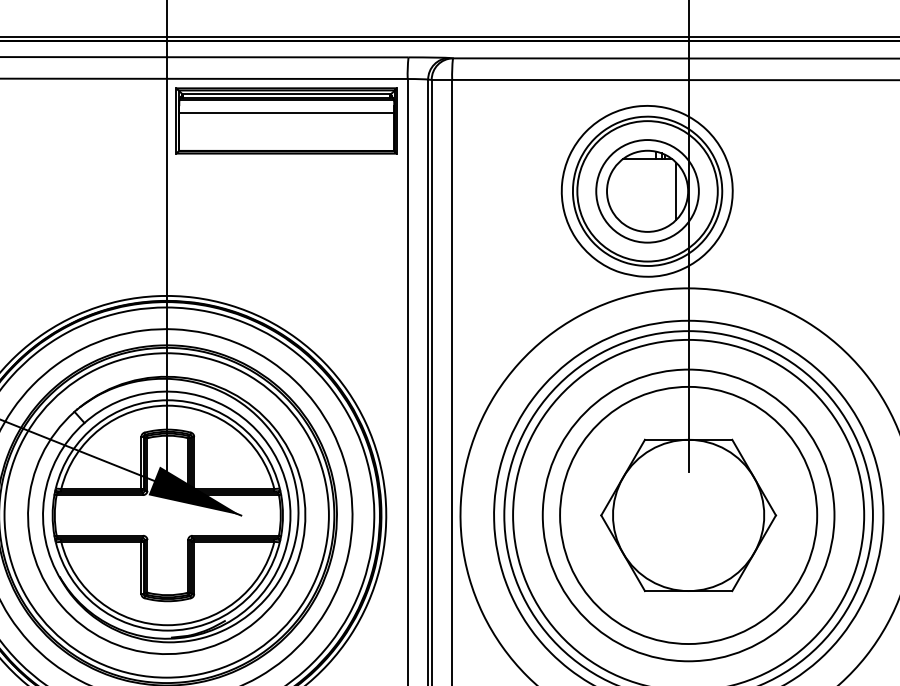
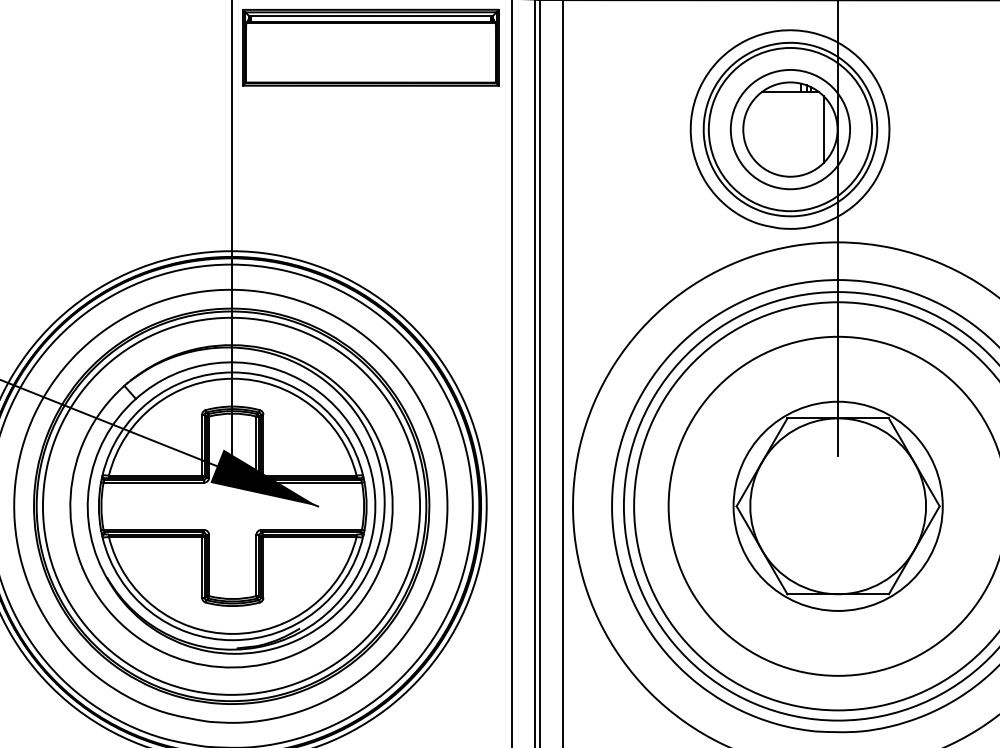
line: (286, 113) -> (370, 39), removed
circle: (688, 515) -> (838, 506), size x0.7

